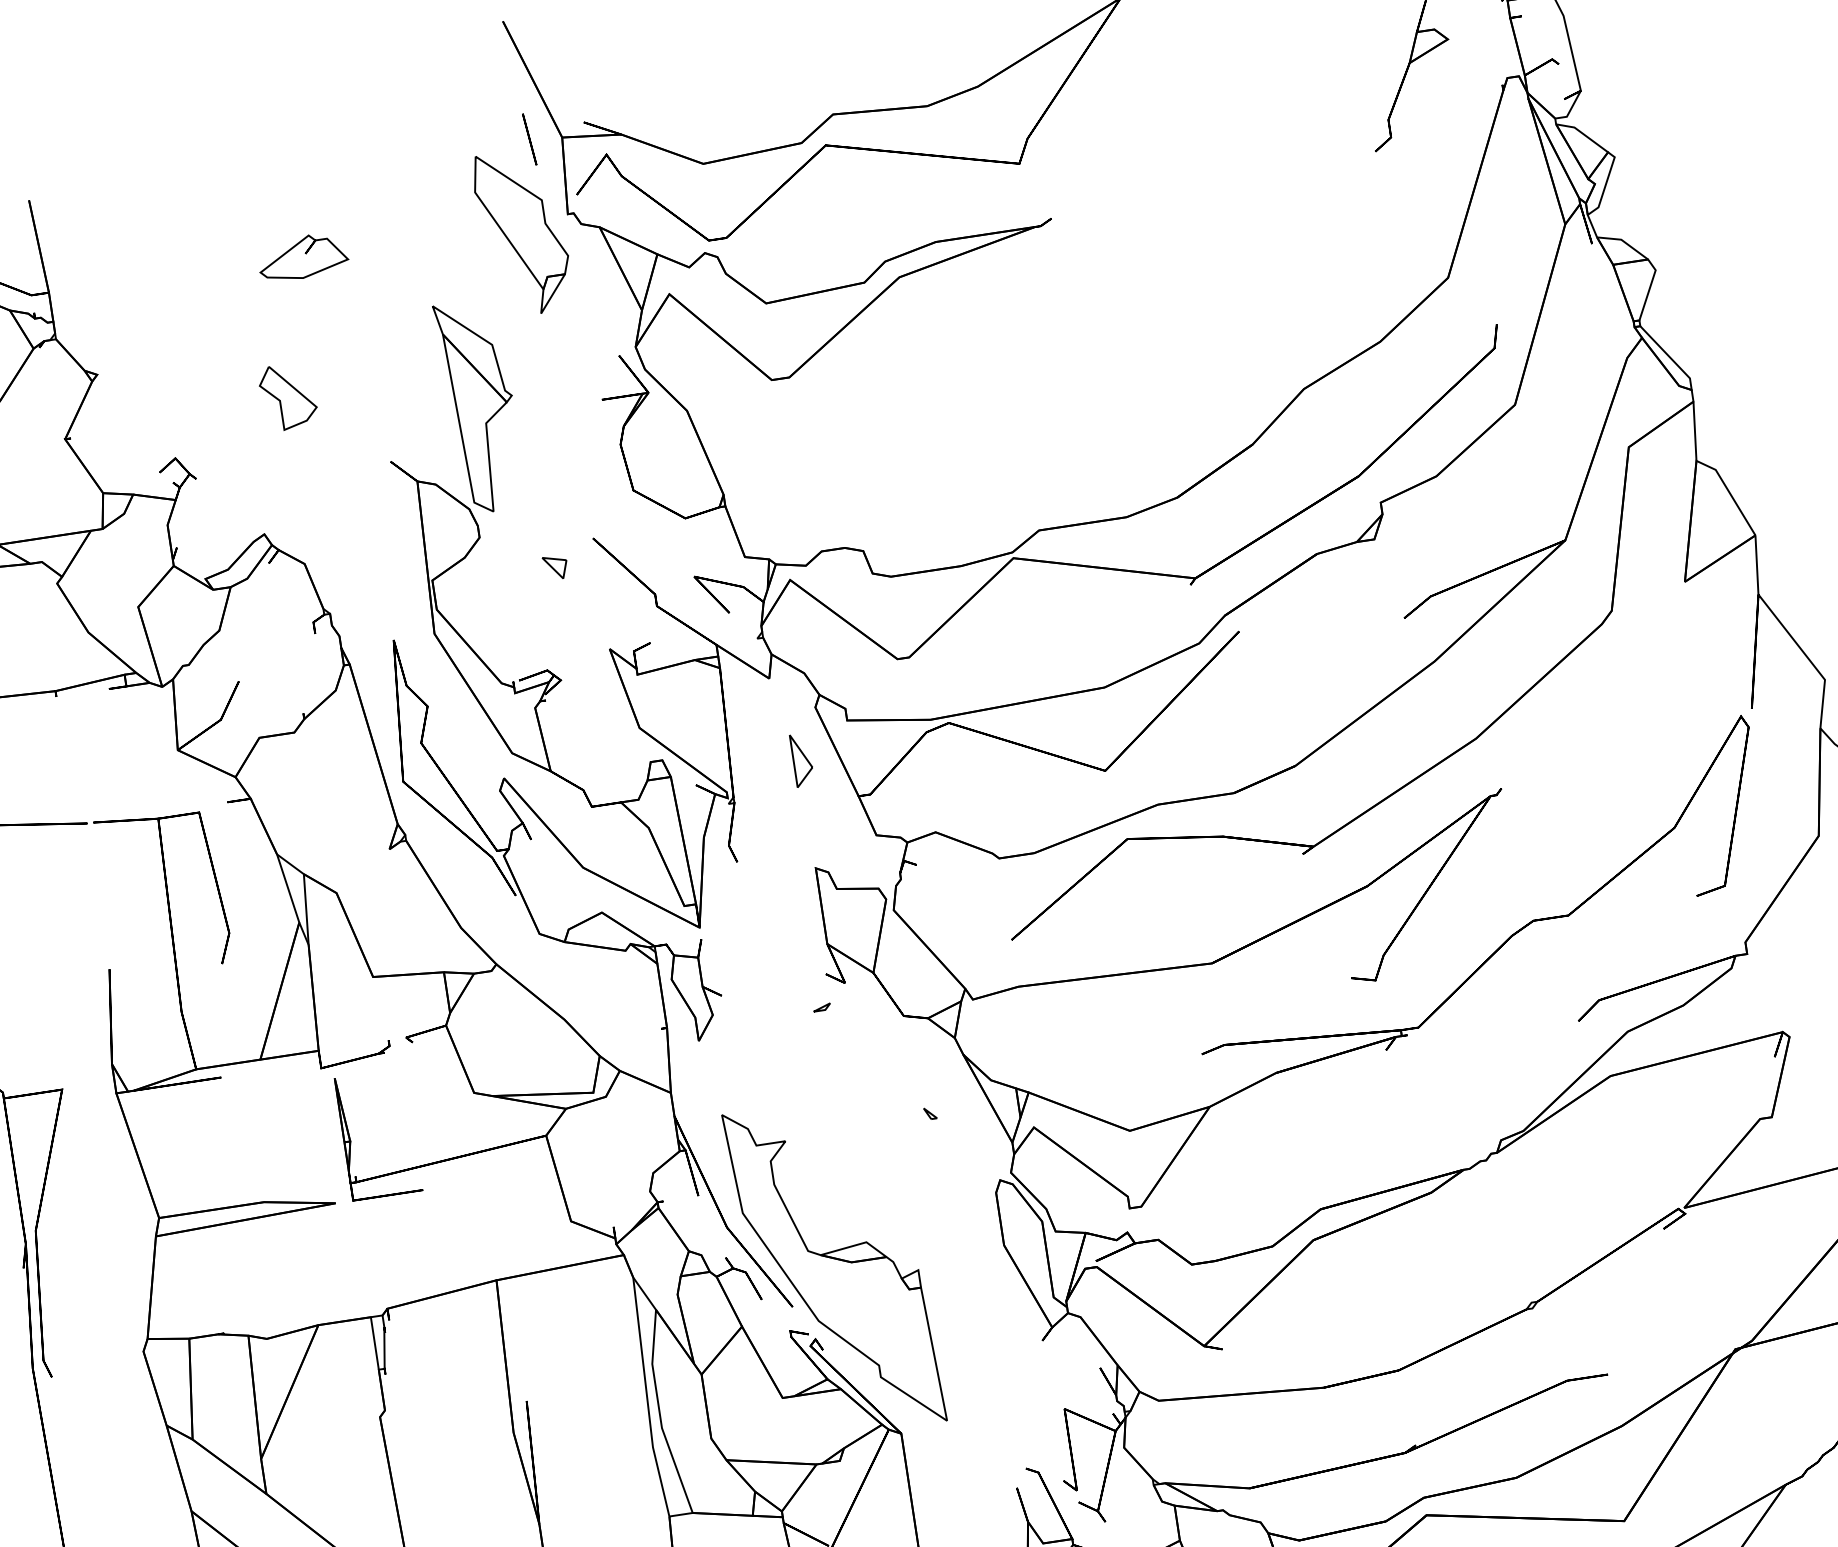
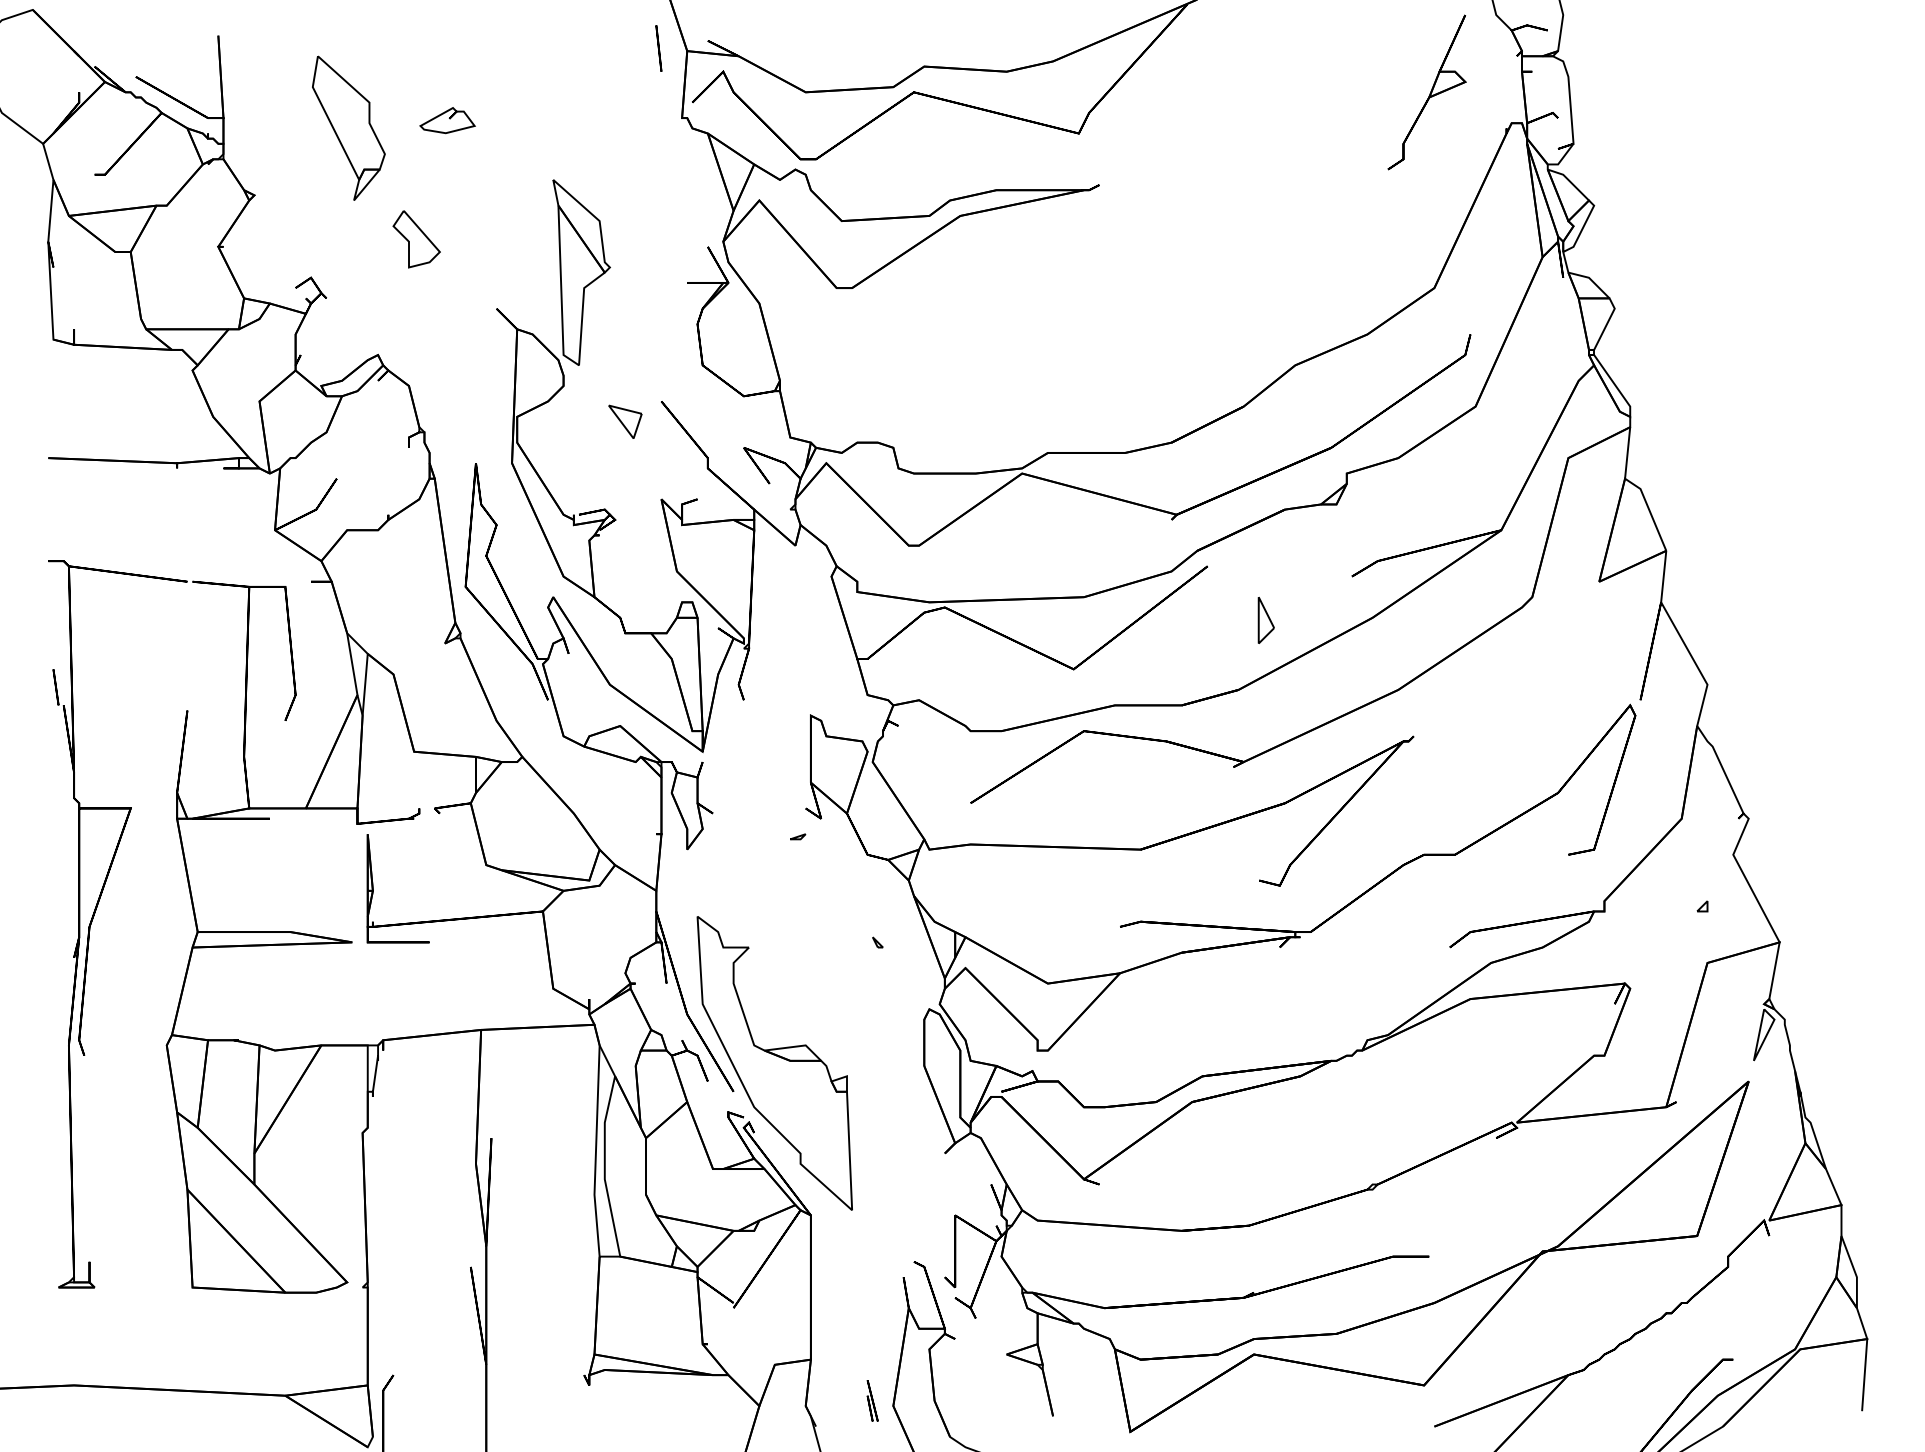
part: (522, 231) -> (348, 127), moved
part: (302, 257) -> (447, 120), size x0.7
part: (555, 567) -> (625, 421), size x1.6
part: (801, 760) -> (1265, 620), moved

